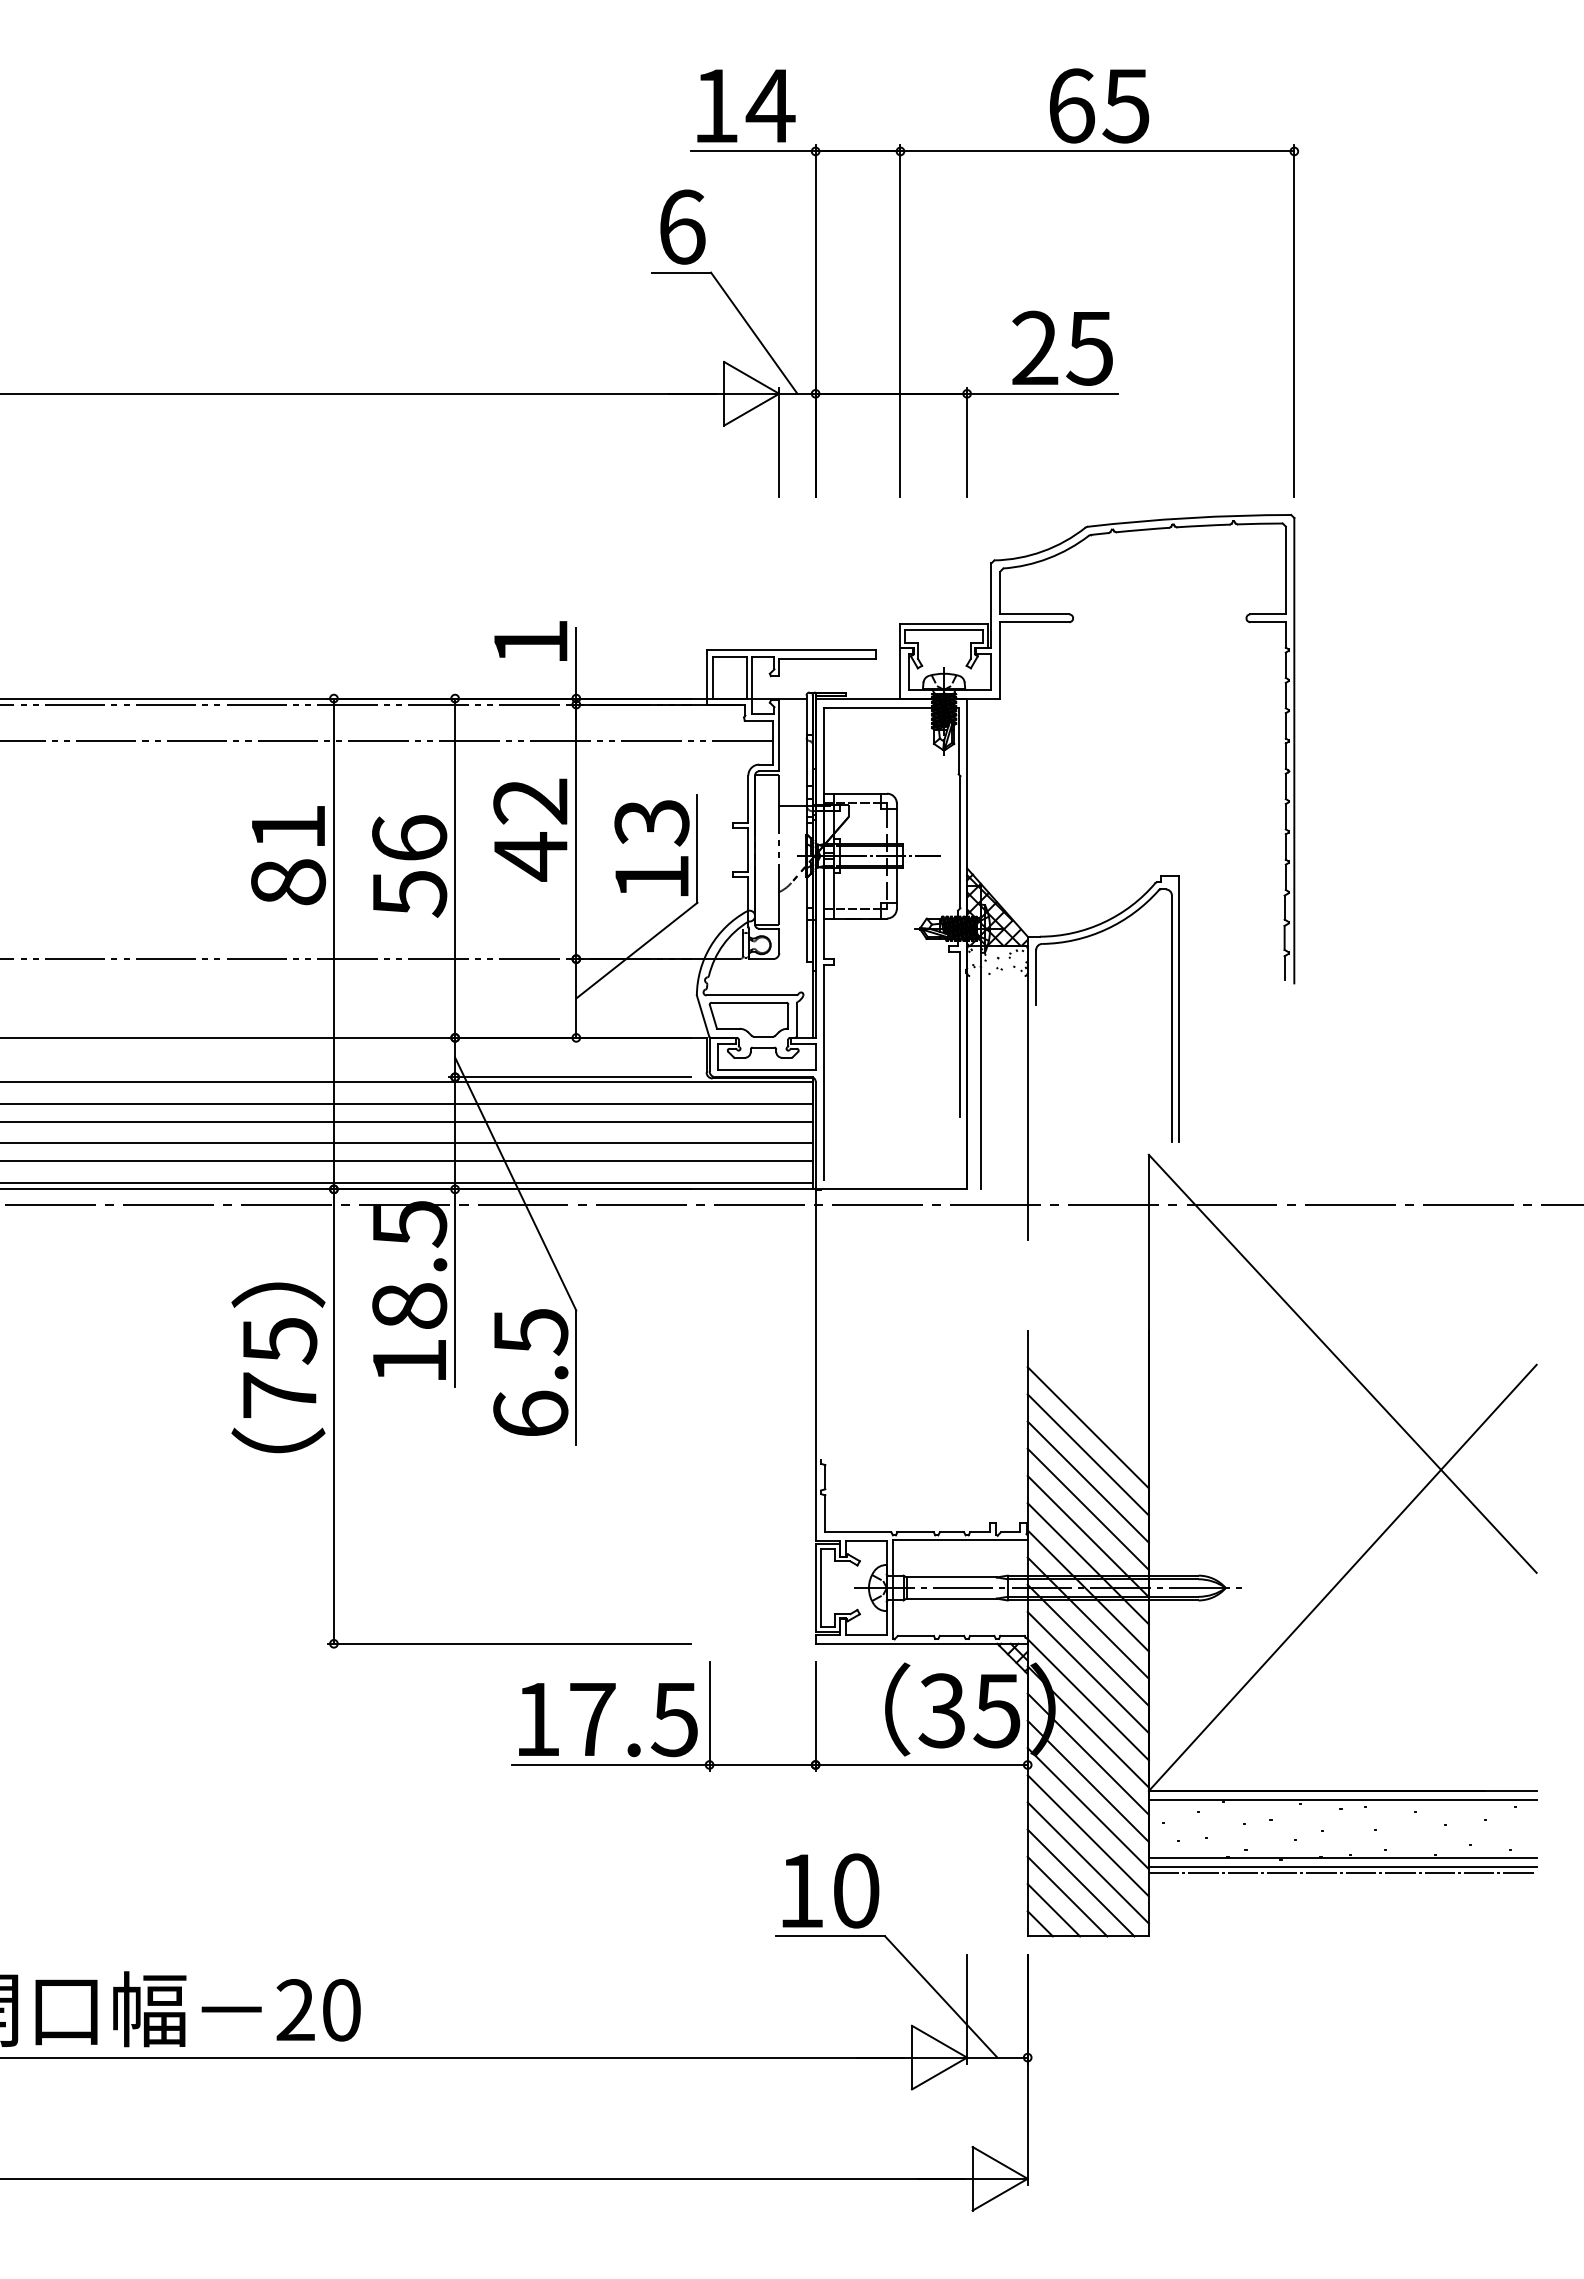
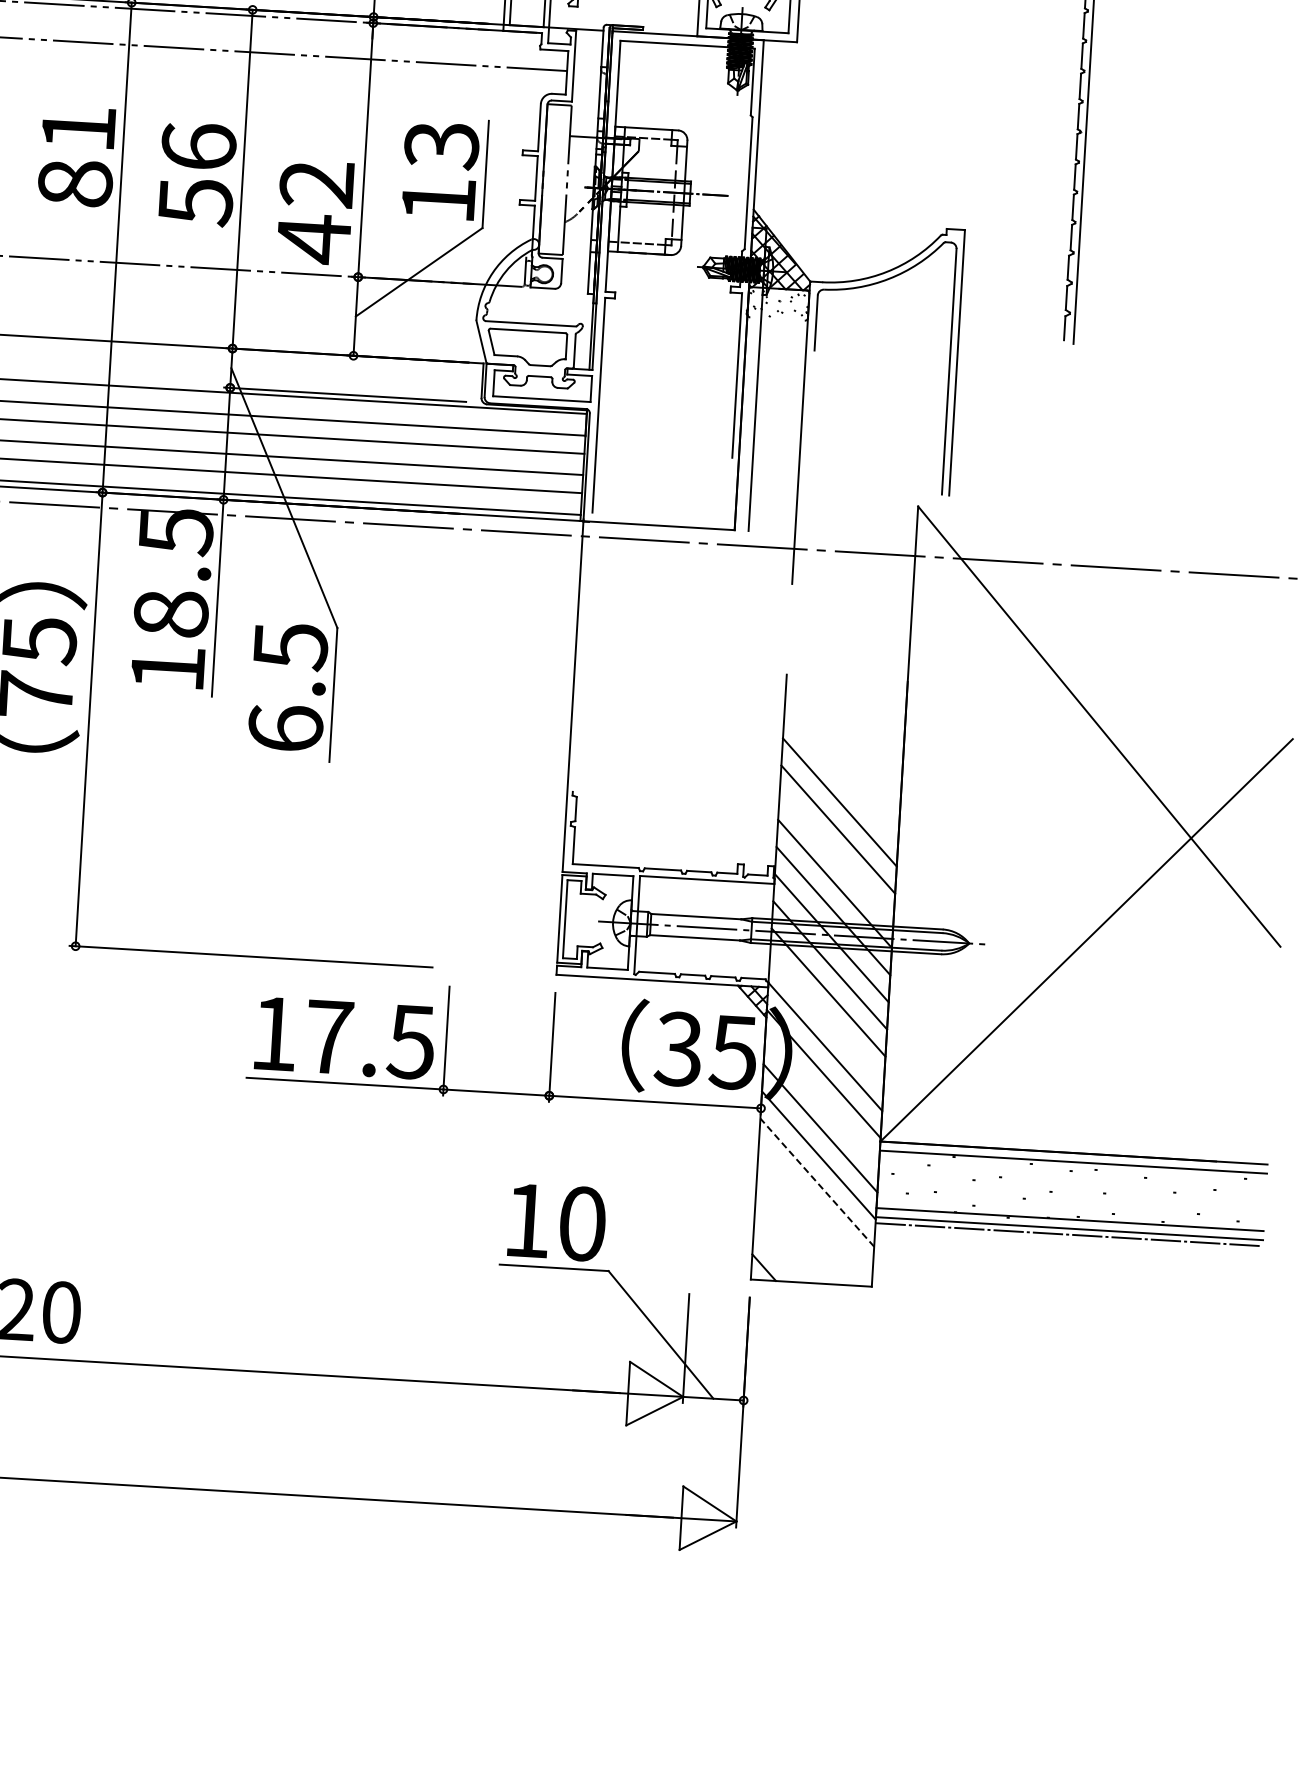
text: (530, 829) -> (315, 211), moved
line: (1087, 1427) -> (840, 775), removed
line: (1087, 1508) -> (835, 855), removed
line: (1087, 1672) -> (826, 1019), removed
line: (1087, 1753) -> (821, 1100), removed
line: (1088, 1835) -> (817, 1182), solid -> dashed
line: (1087, 1862) -> (814, 1209), removed
line: (1080, 1882) -> (806, 1228), removed
line: (1067, 1896) -> (792, 1242), removed
line: (1053, 1910) -> (778, 1255), removed

